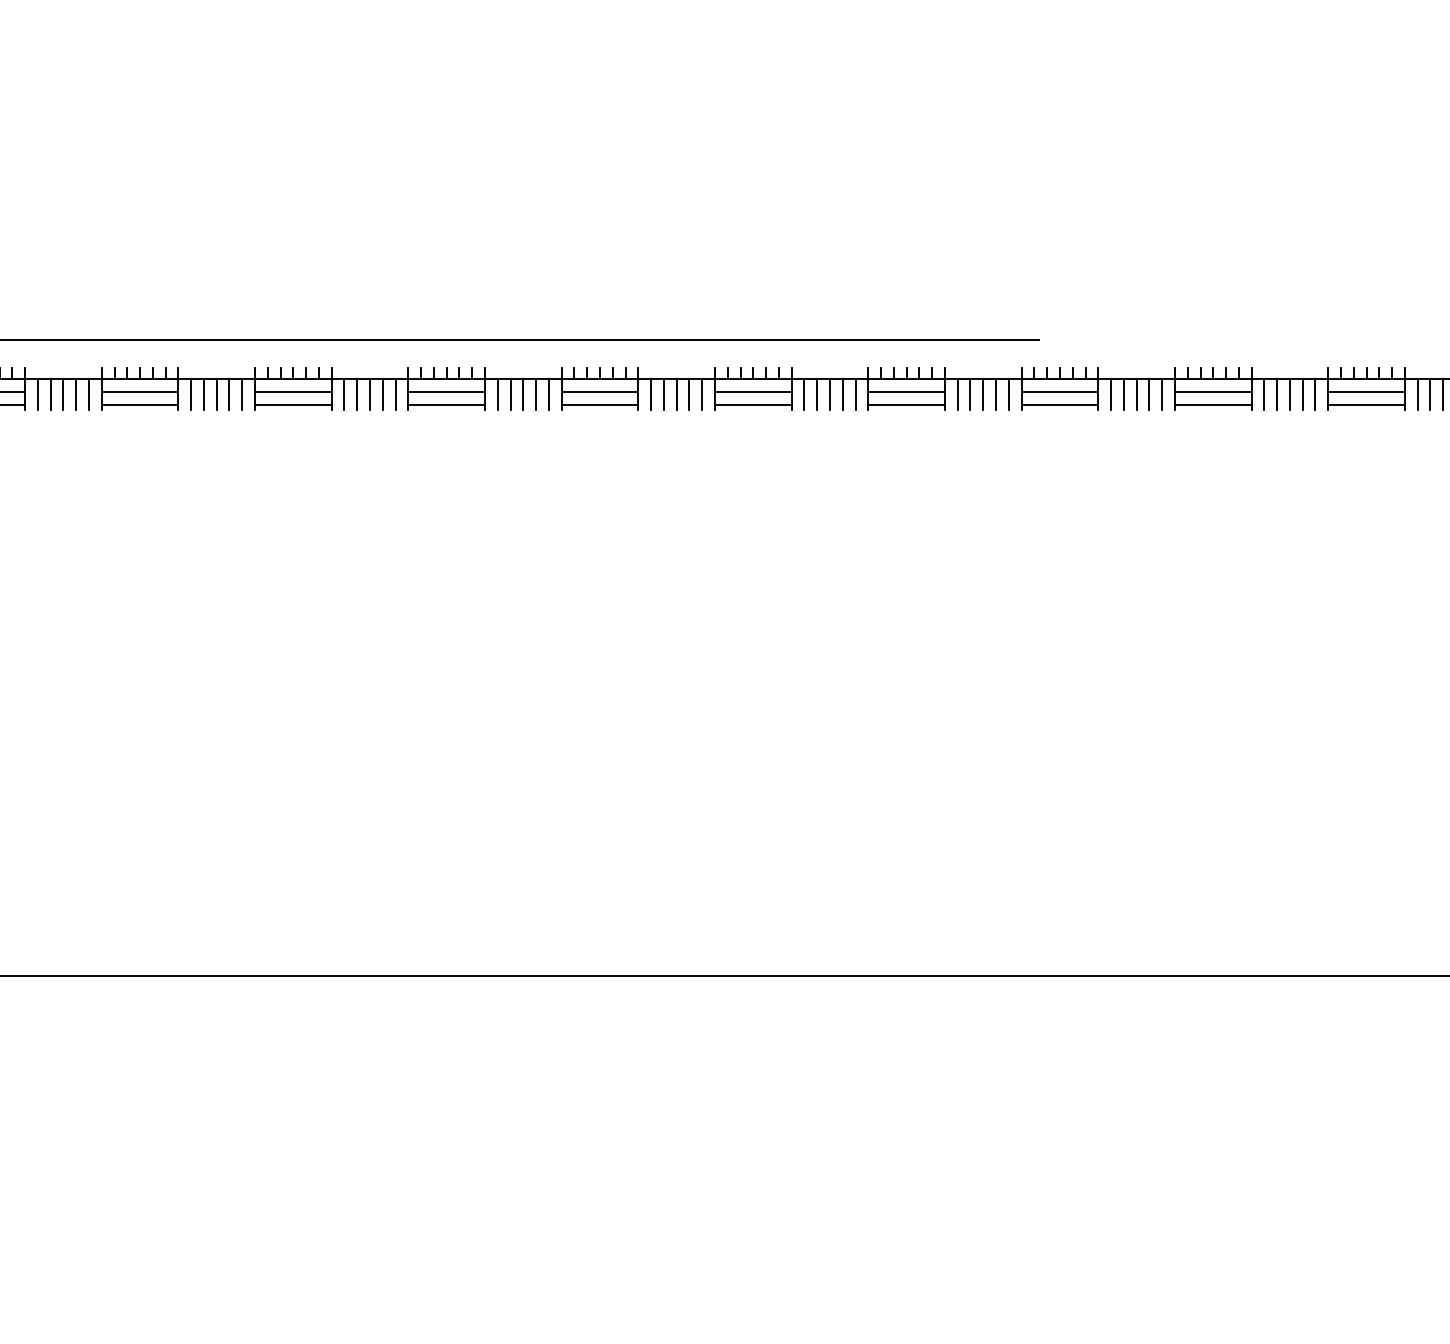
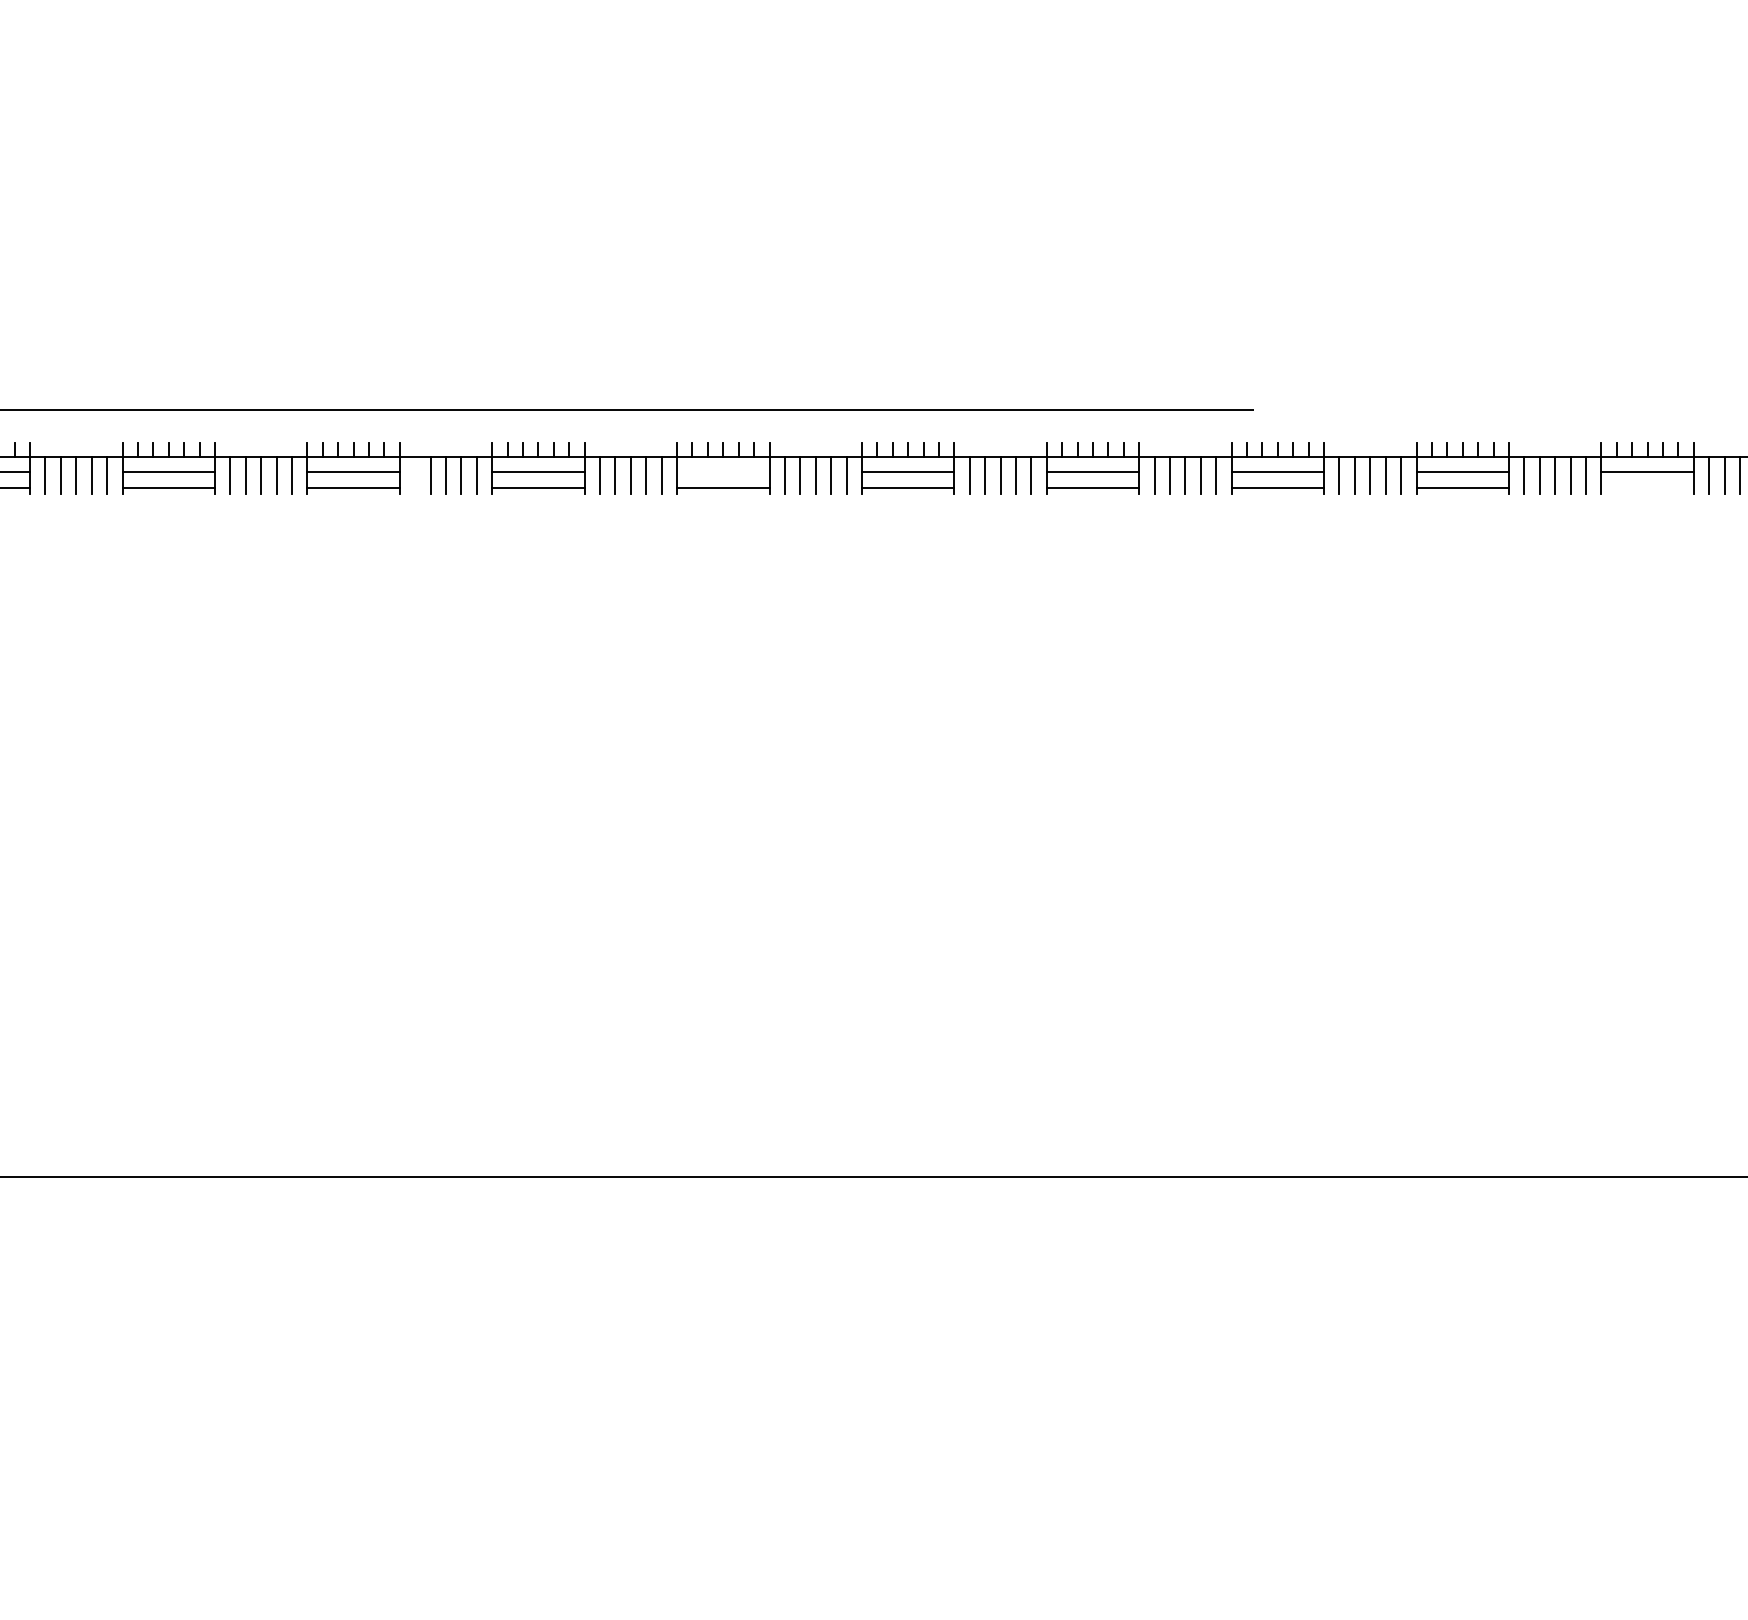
line: (600, 392) -> (723, 472), removed
line: (344, 393) -> (415, 474), removed
line: (1366, 404) -> (1647, 487), removed

